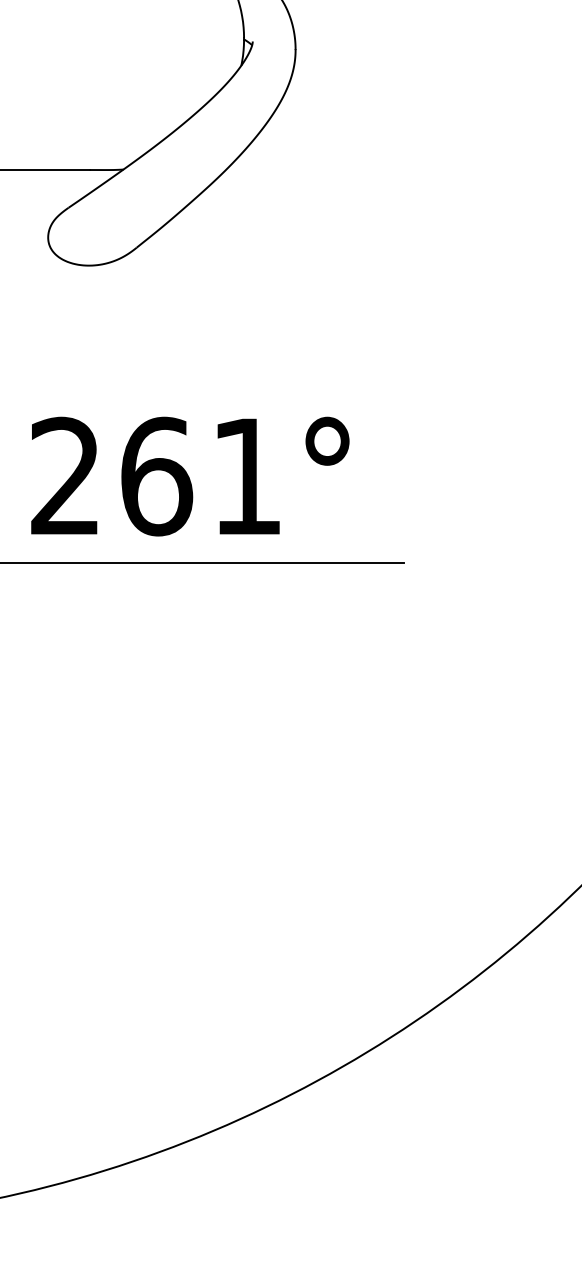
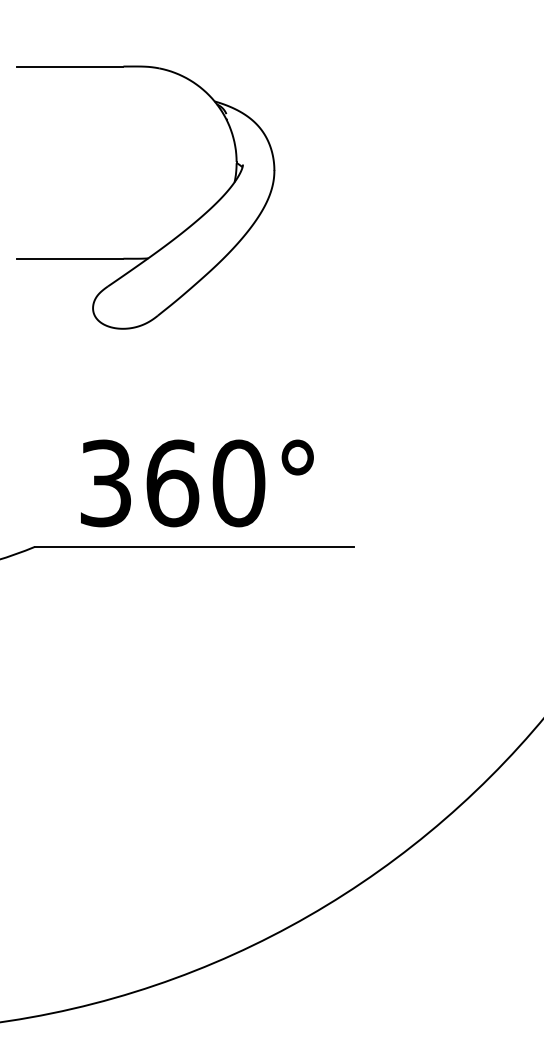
text: (156, 476) -> (172, 483), 261 -> 360

